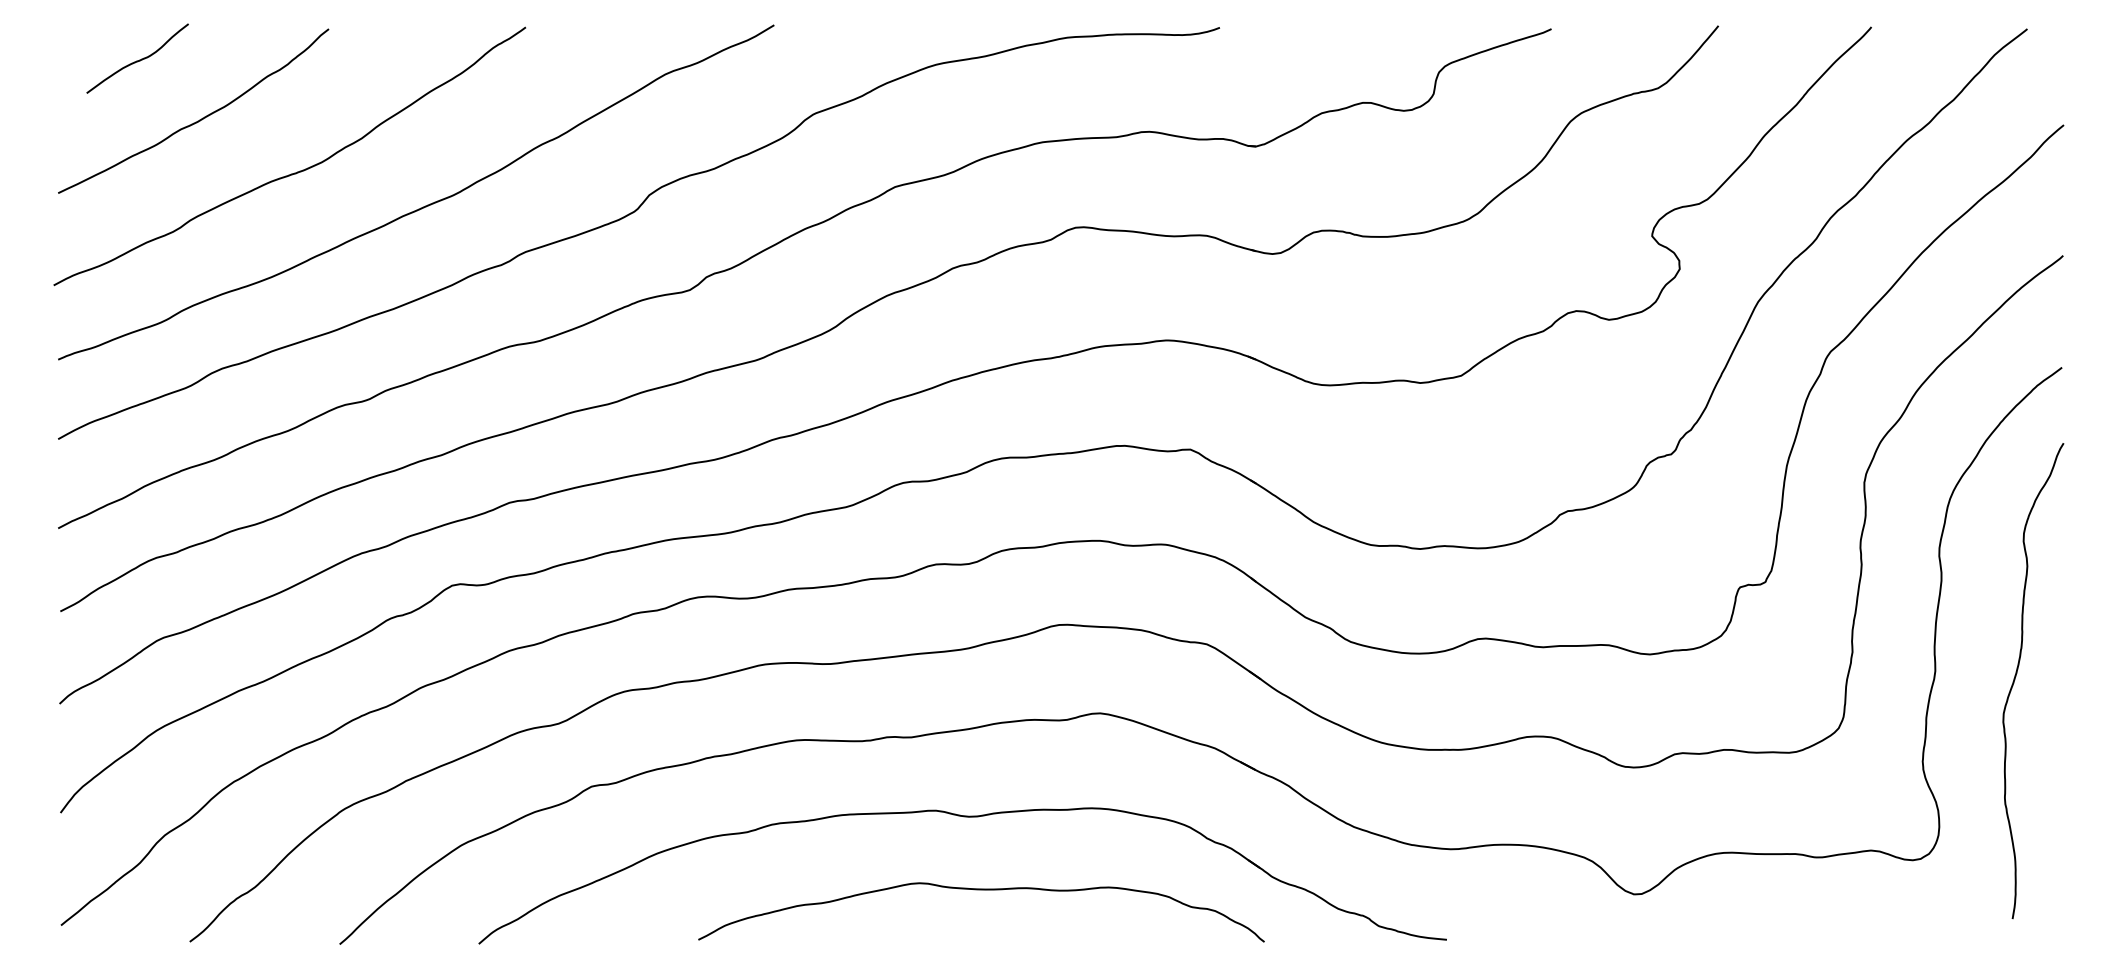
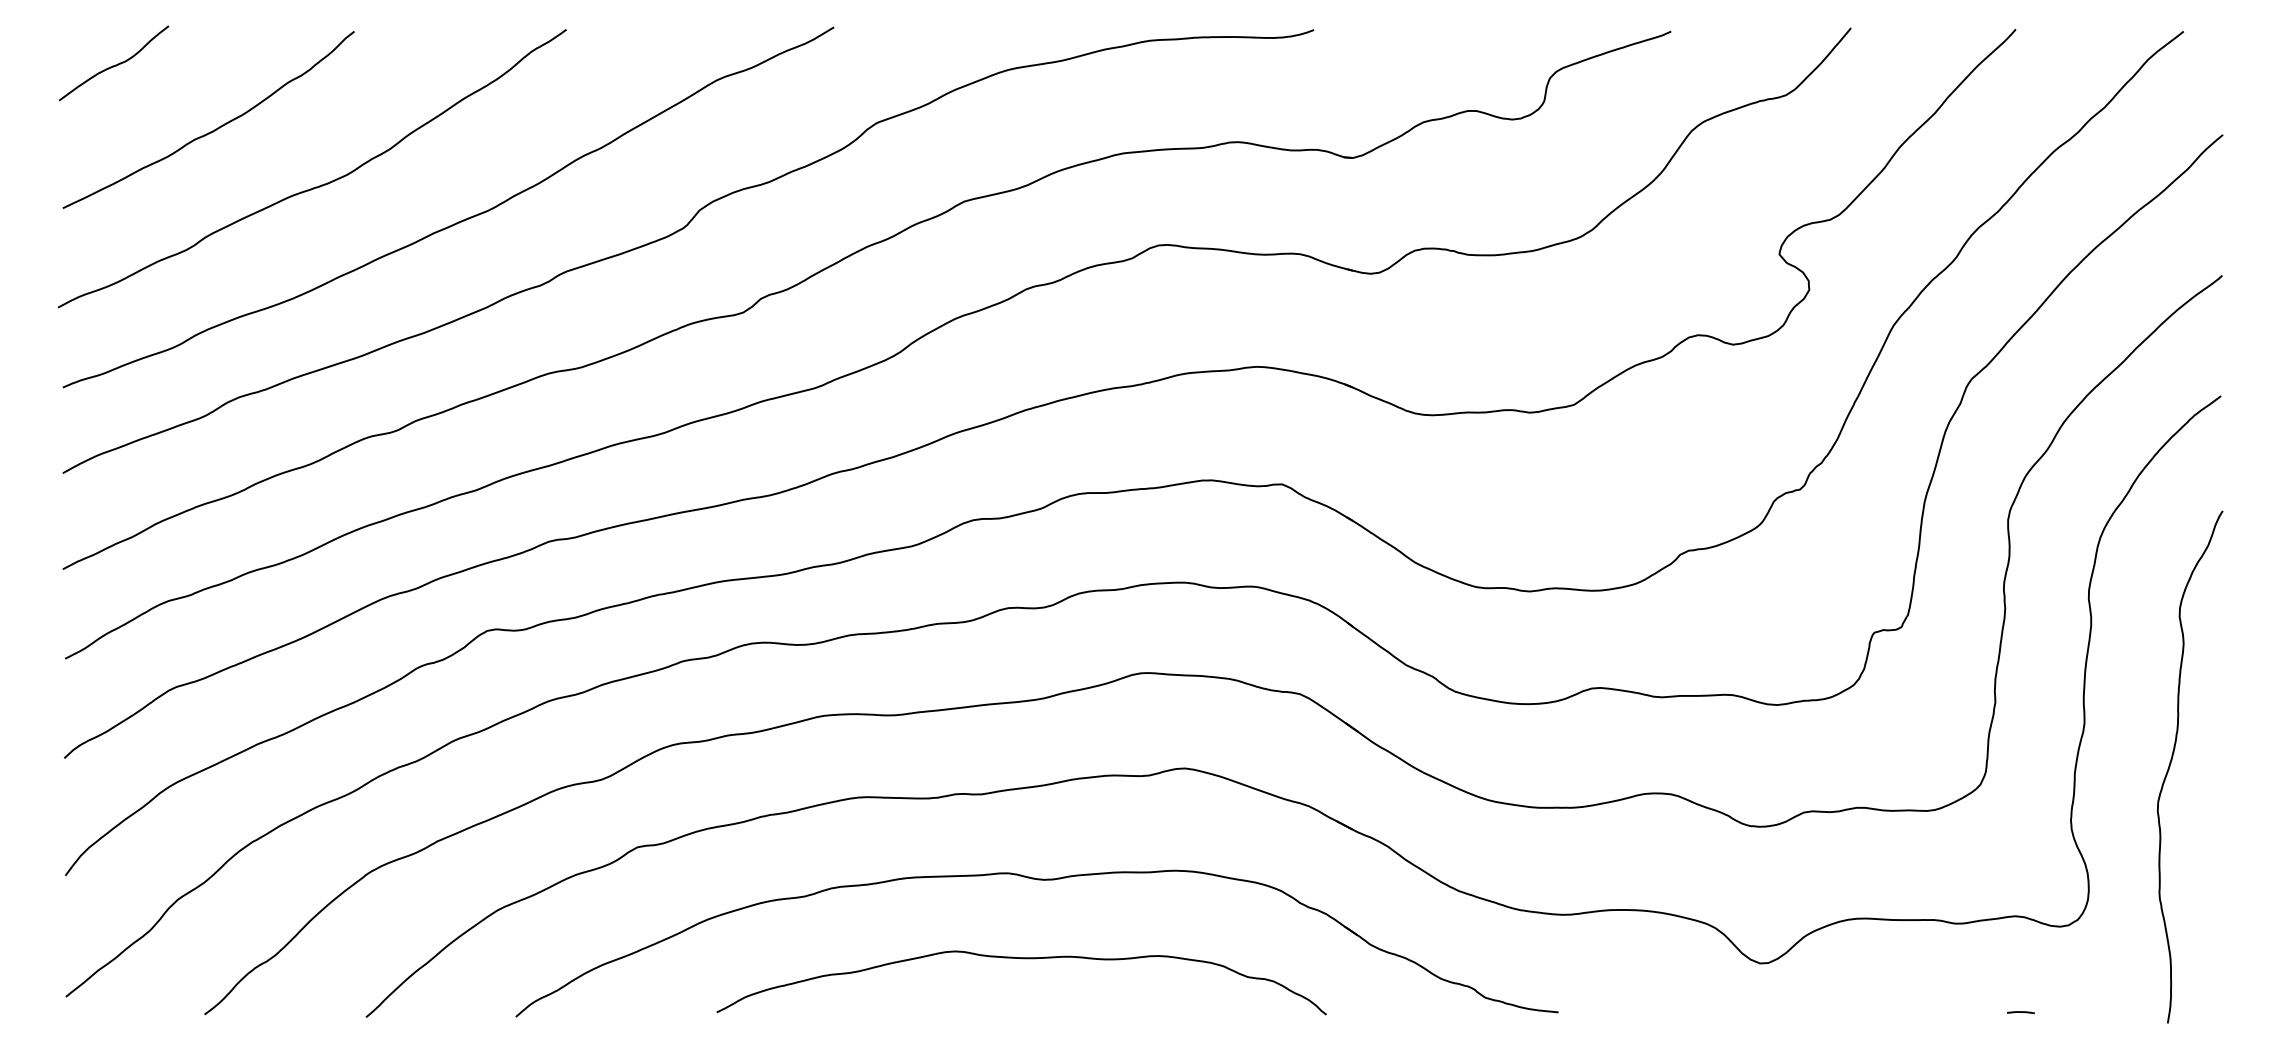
curve: (137, 60) -> (113, 65), moved
curve: (2016, 676) -> (2171, 762), moved
curve: (981, 890) -> (1021, 959), moved
line: (1876, 939) -> (2021, 1012), added

